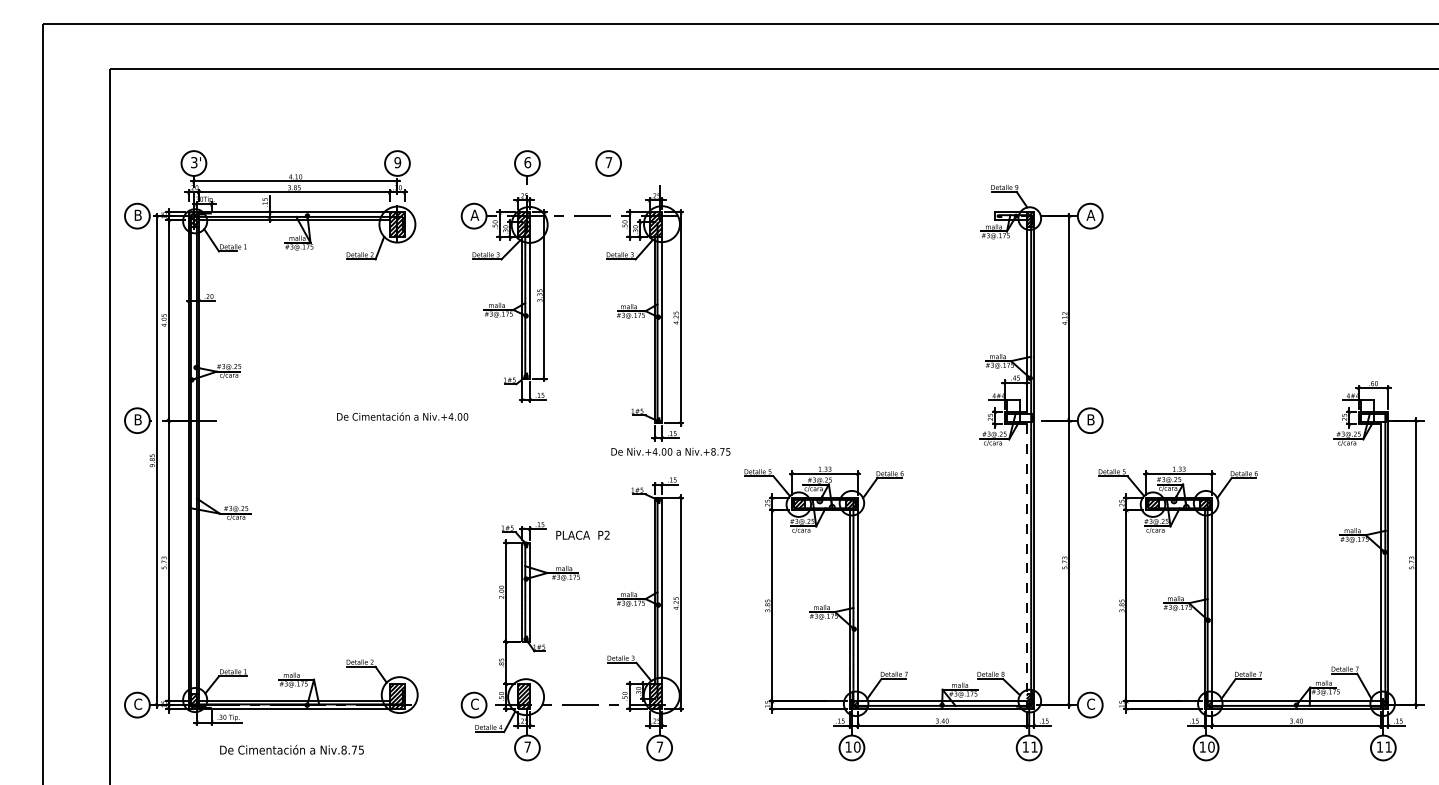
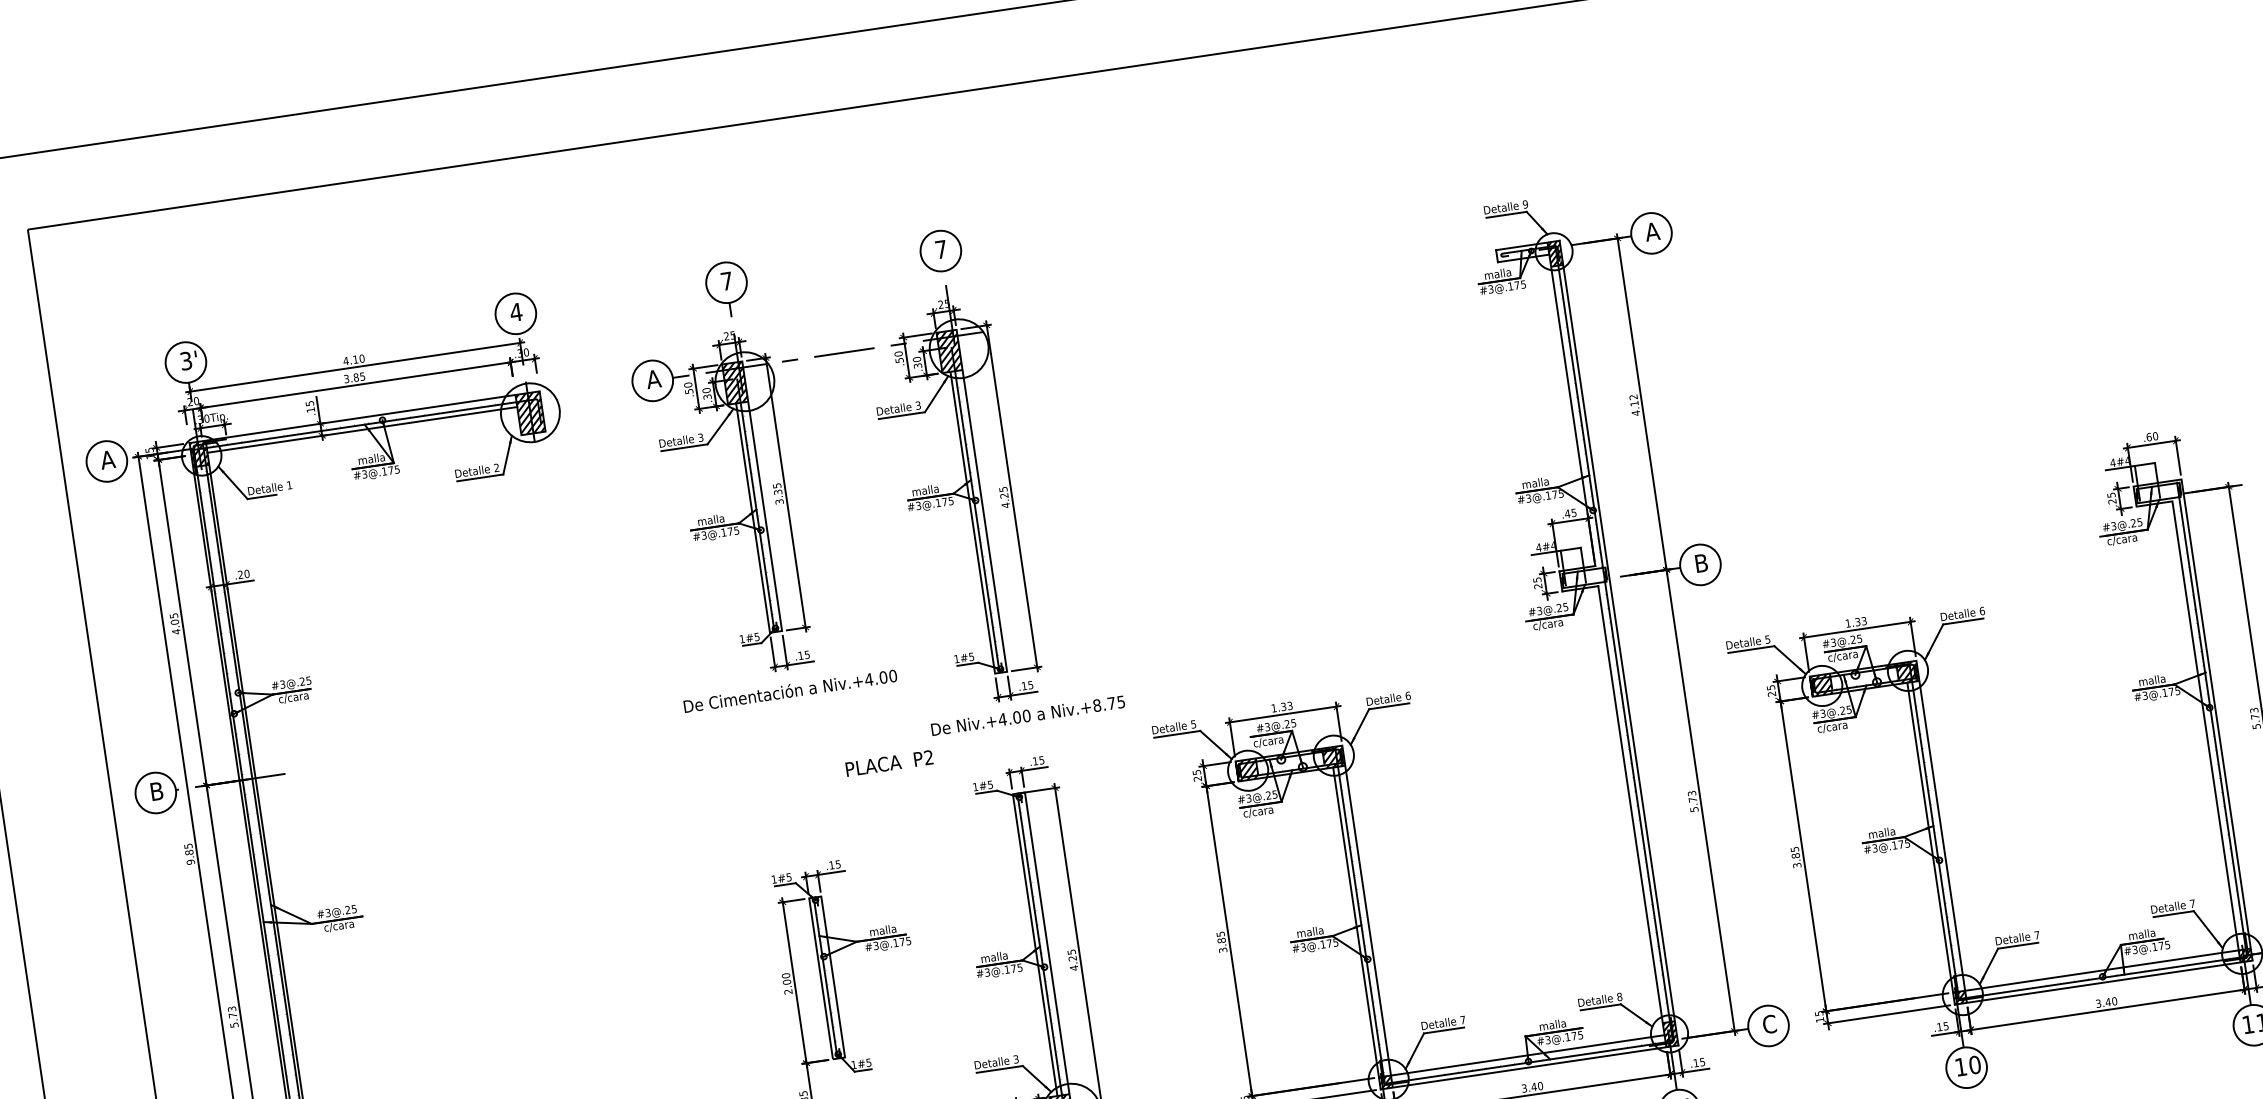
text: (397, 162) -> (515, 312), 9 -> 4
text: (527, 162) -> (726, 281), 6 -> 7
part: (608, 163) -> (940, 251), moved
text: (137, 214) -> (106, 458), B -> A
text: (402, 416) -> (790, 690), moved
text: (582, 534) -> (888, 762), moved
line: (1026, 563) -> (1631, 811), dashed -> solid

